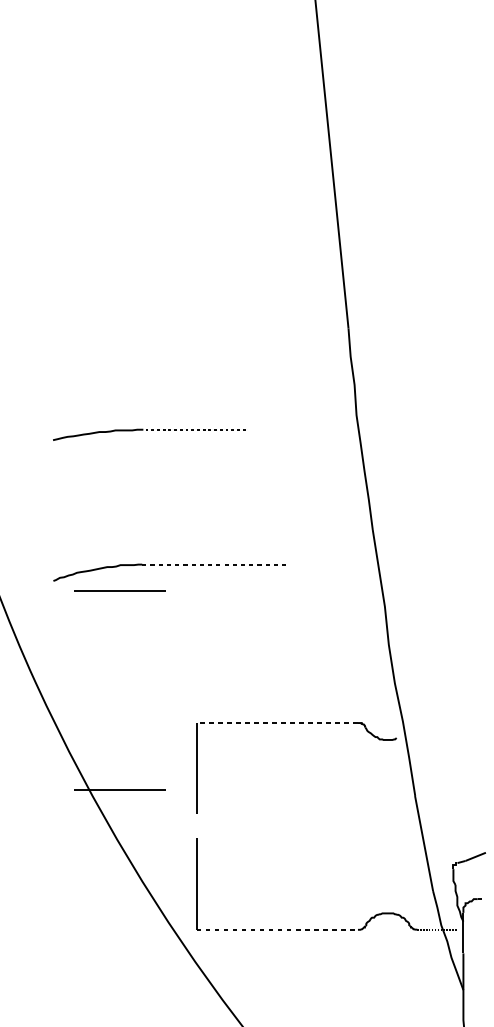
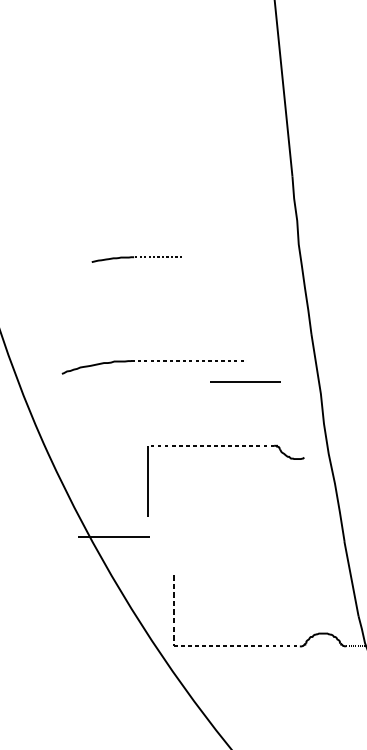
part: (149, 434) -> (137, 259), size x0.6
line: (119, 590) -> (244, 381), moved
part: (294, 723) -> (224, 446), moved
line: (196, 884) -> (173, 611), solid -> dashed

